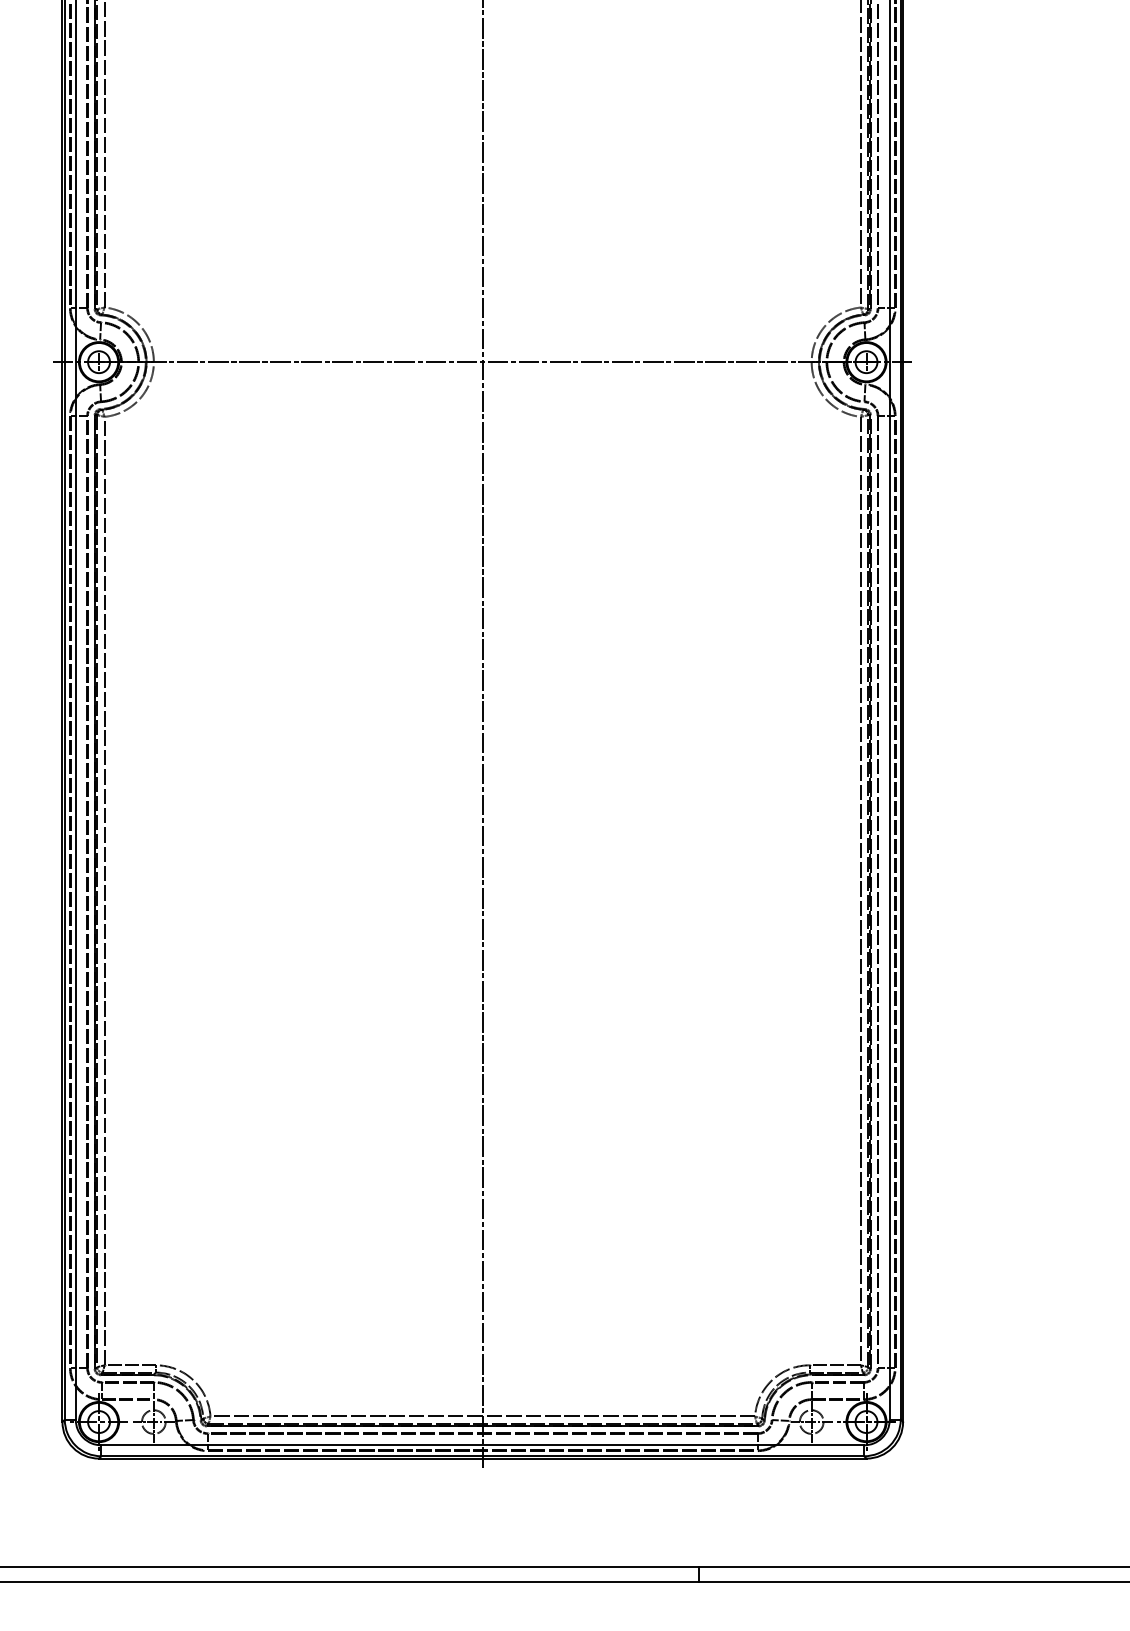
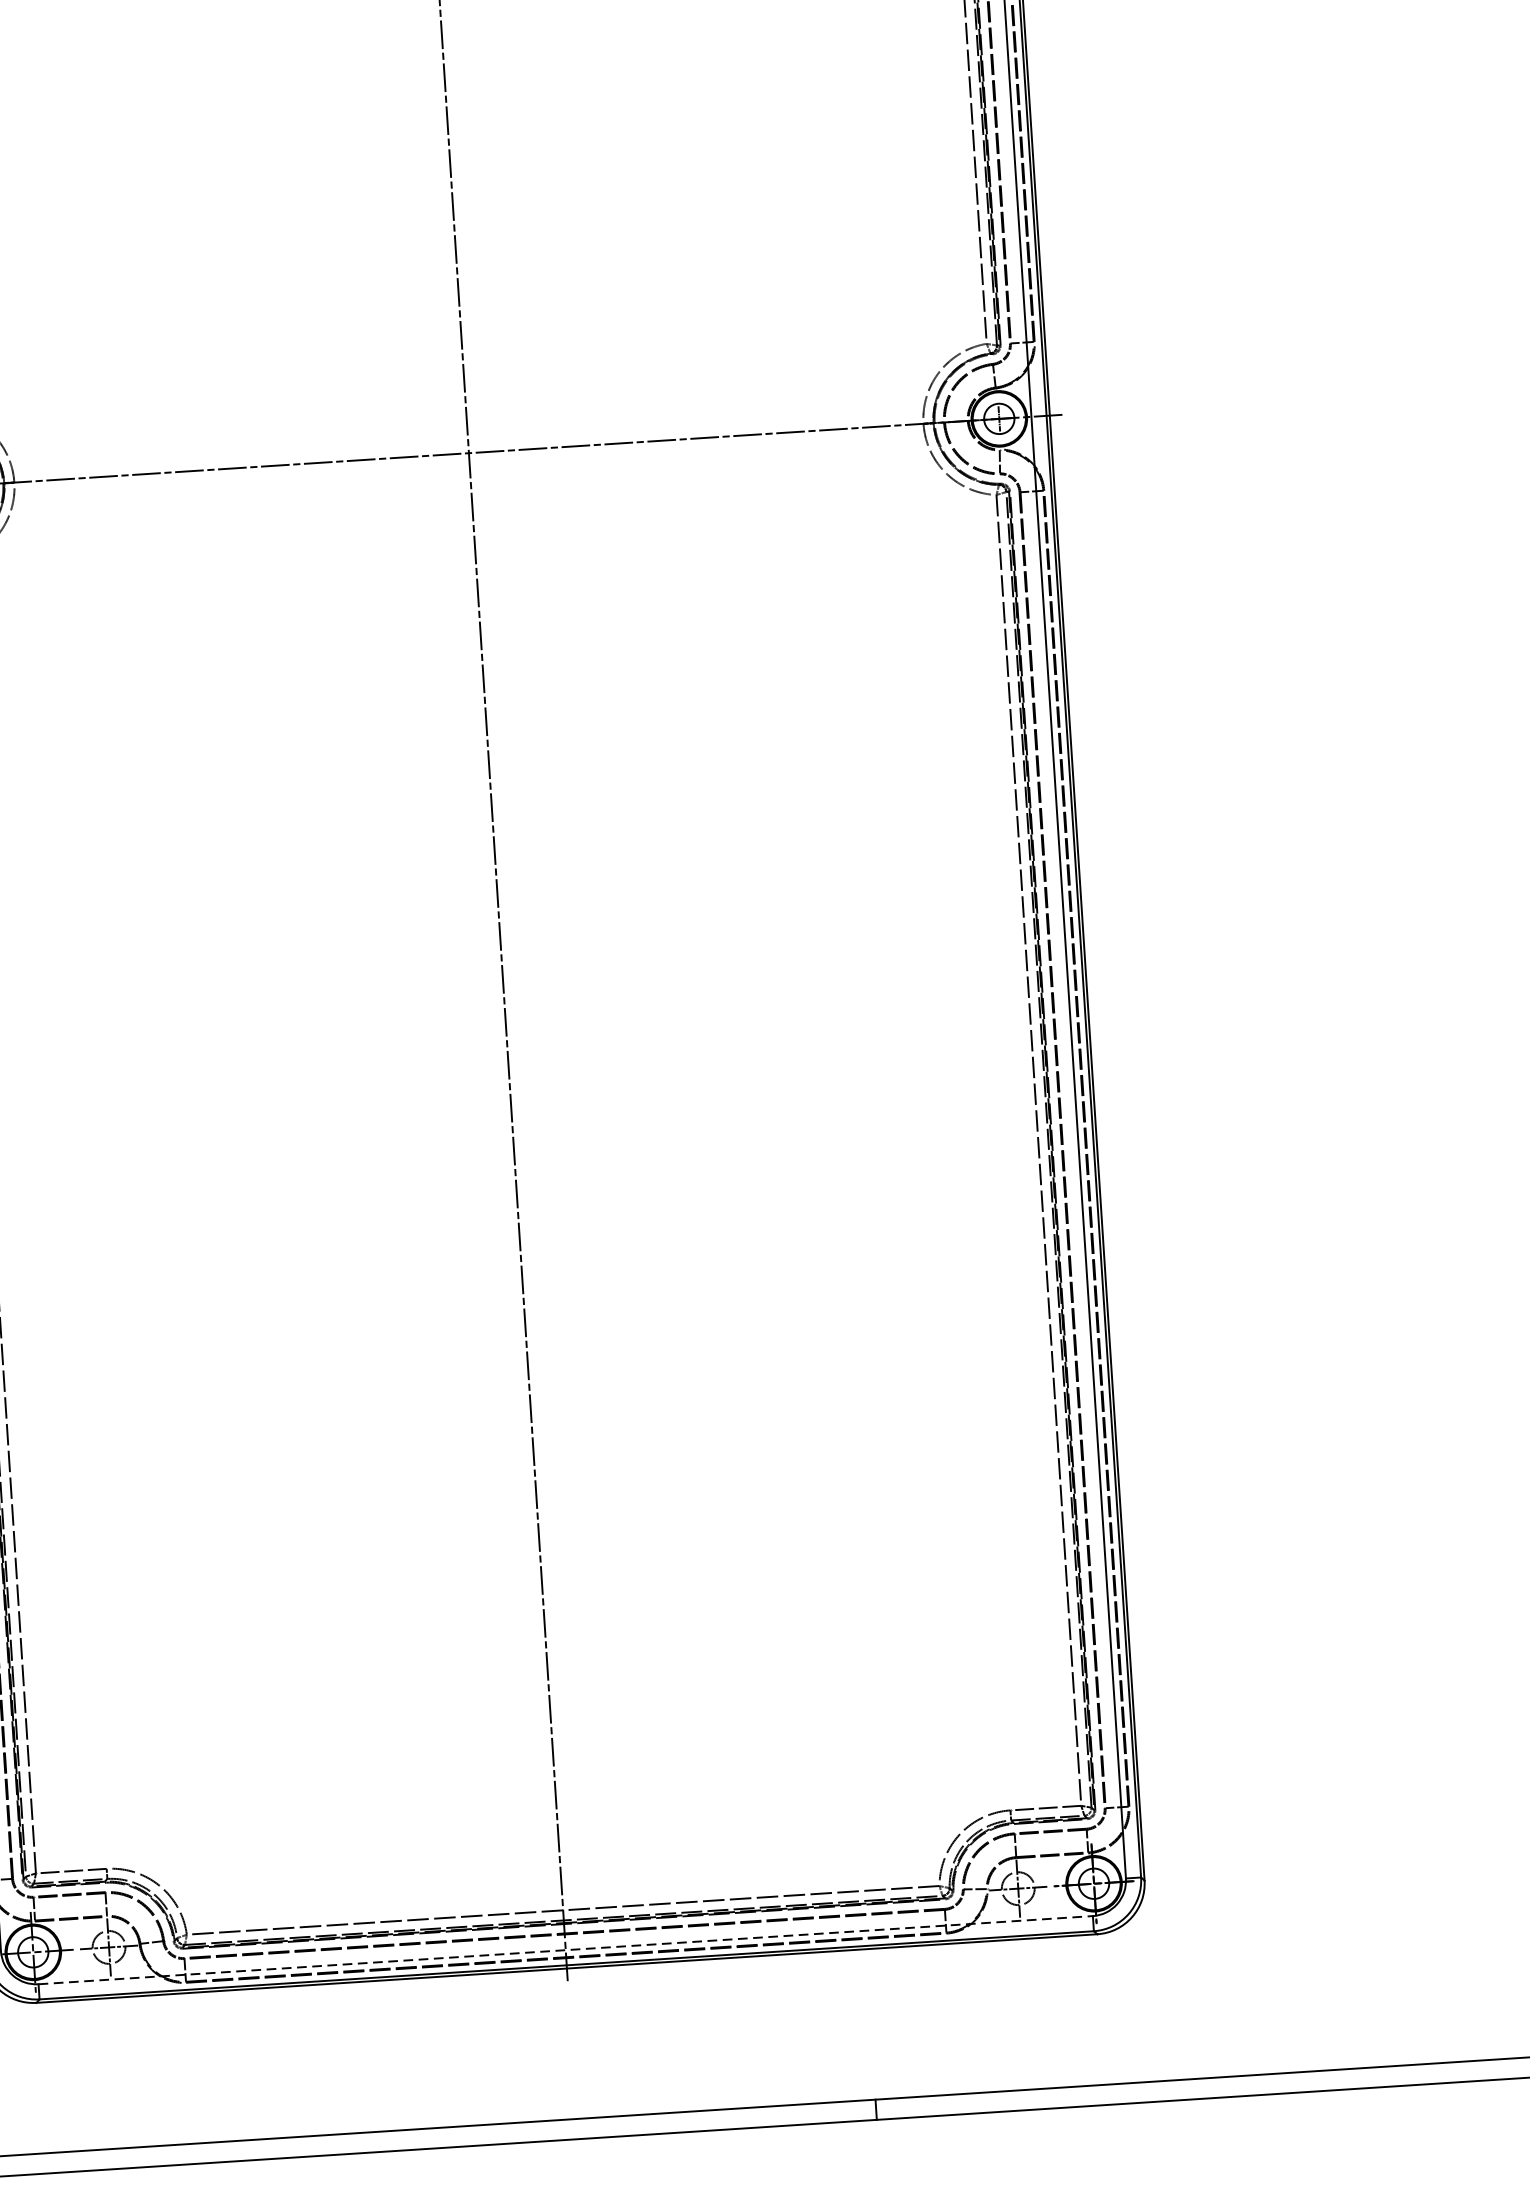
line: (483, 1445) -> (566, 1950), solid -> dashed

